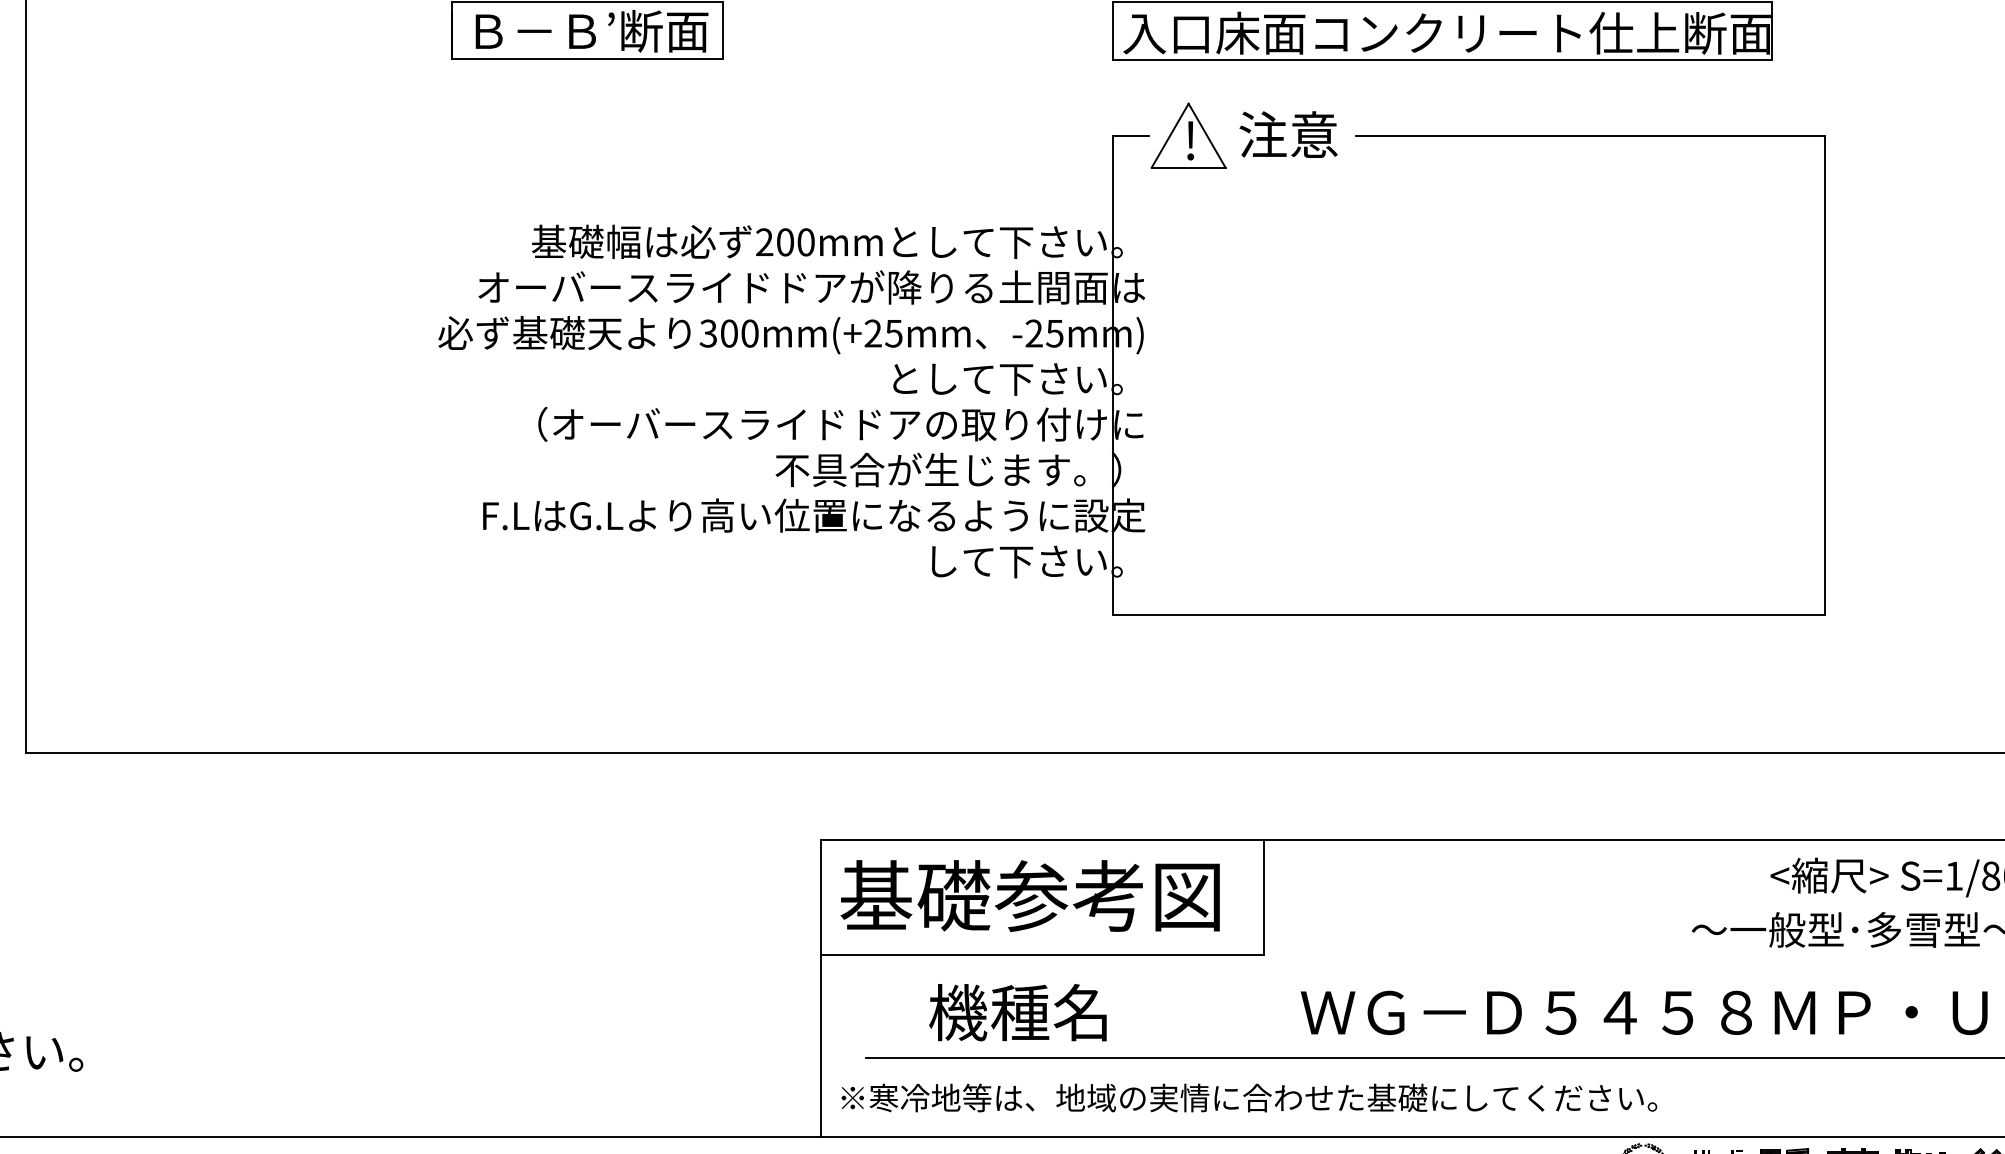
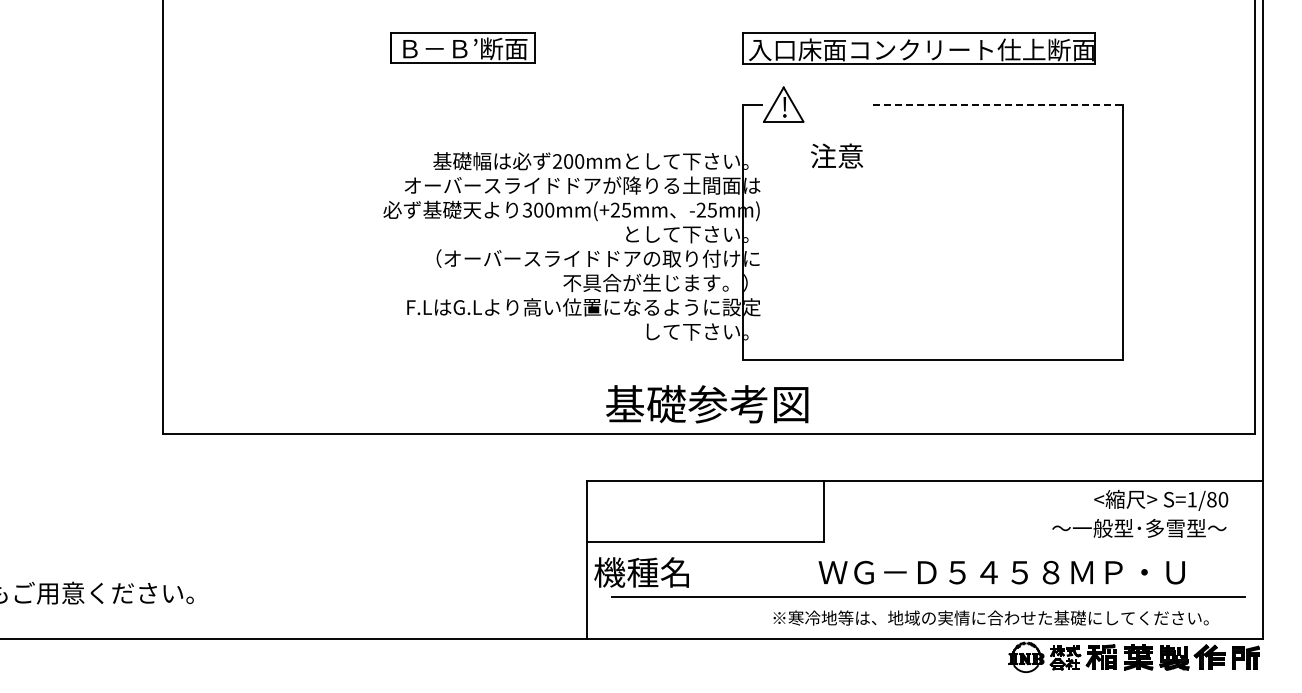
text: (1289, 133) -> (837, 155), moved
line: (1591, 135) -> (998, 104), solid -> dashed
text: (1030, 896) -> (707, 404), moved
text: (1017, 1012) -> (641, 572), moved
text: (1643, 1012) -> (1001, 572), moved
text: (1248, 1096) -> (990, 617), moved

